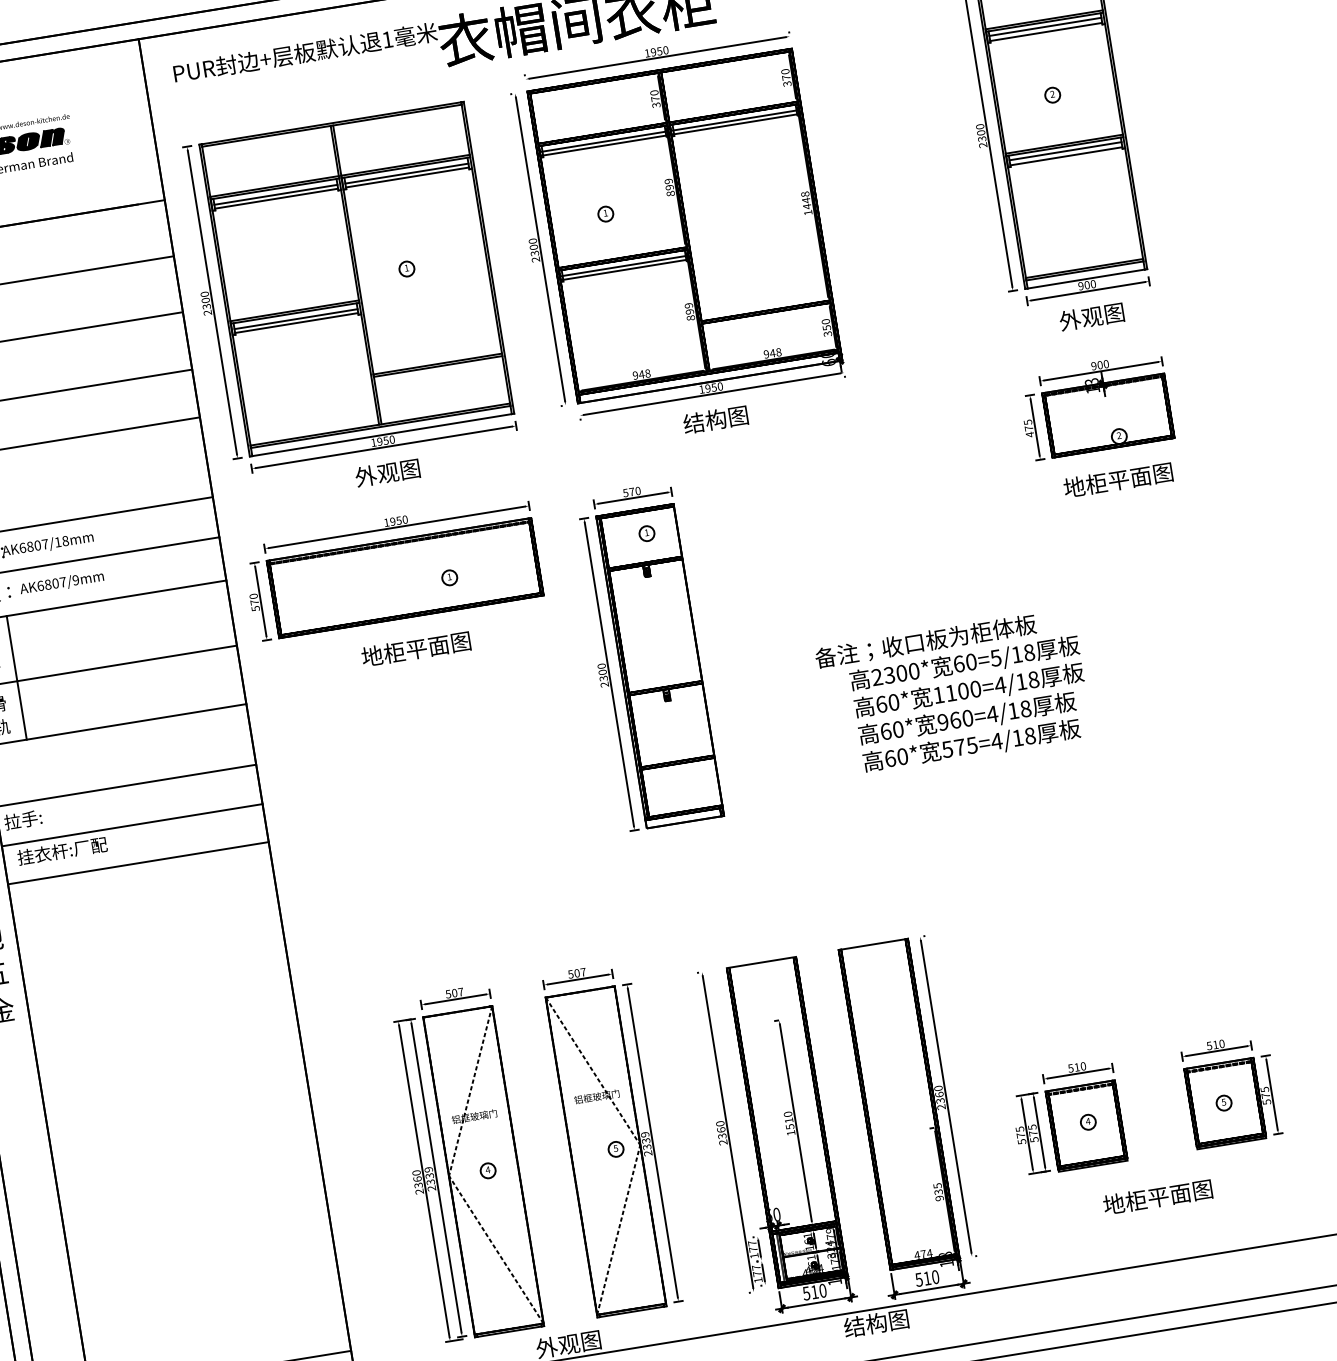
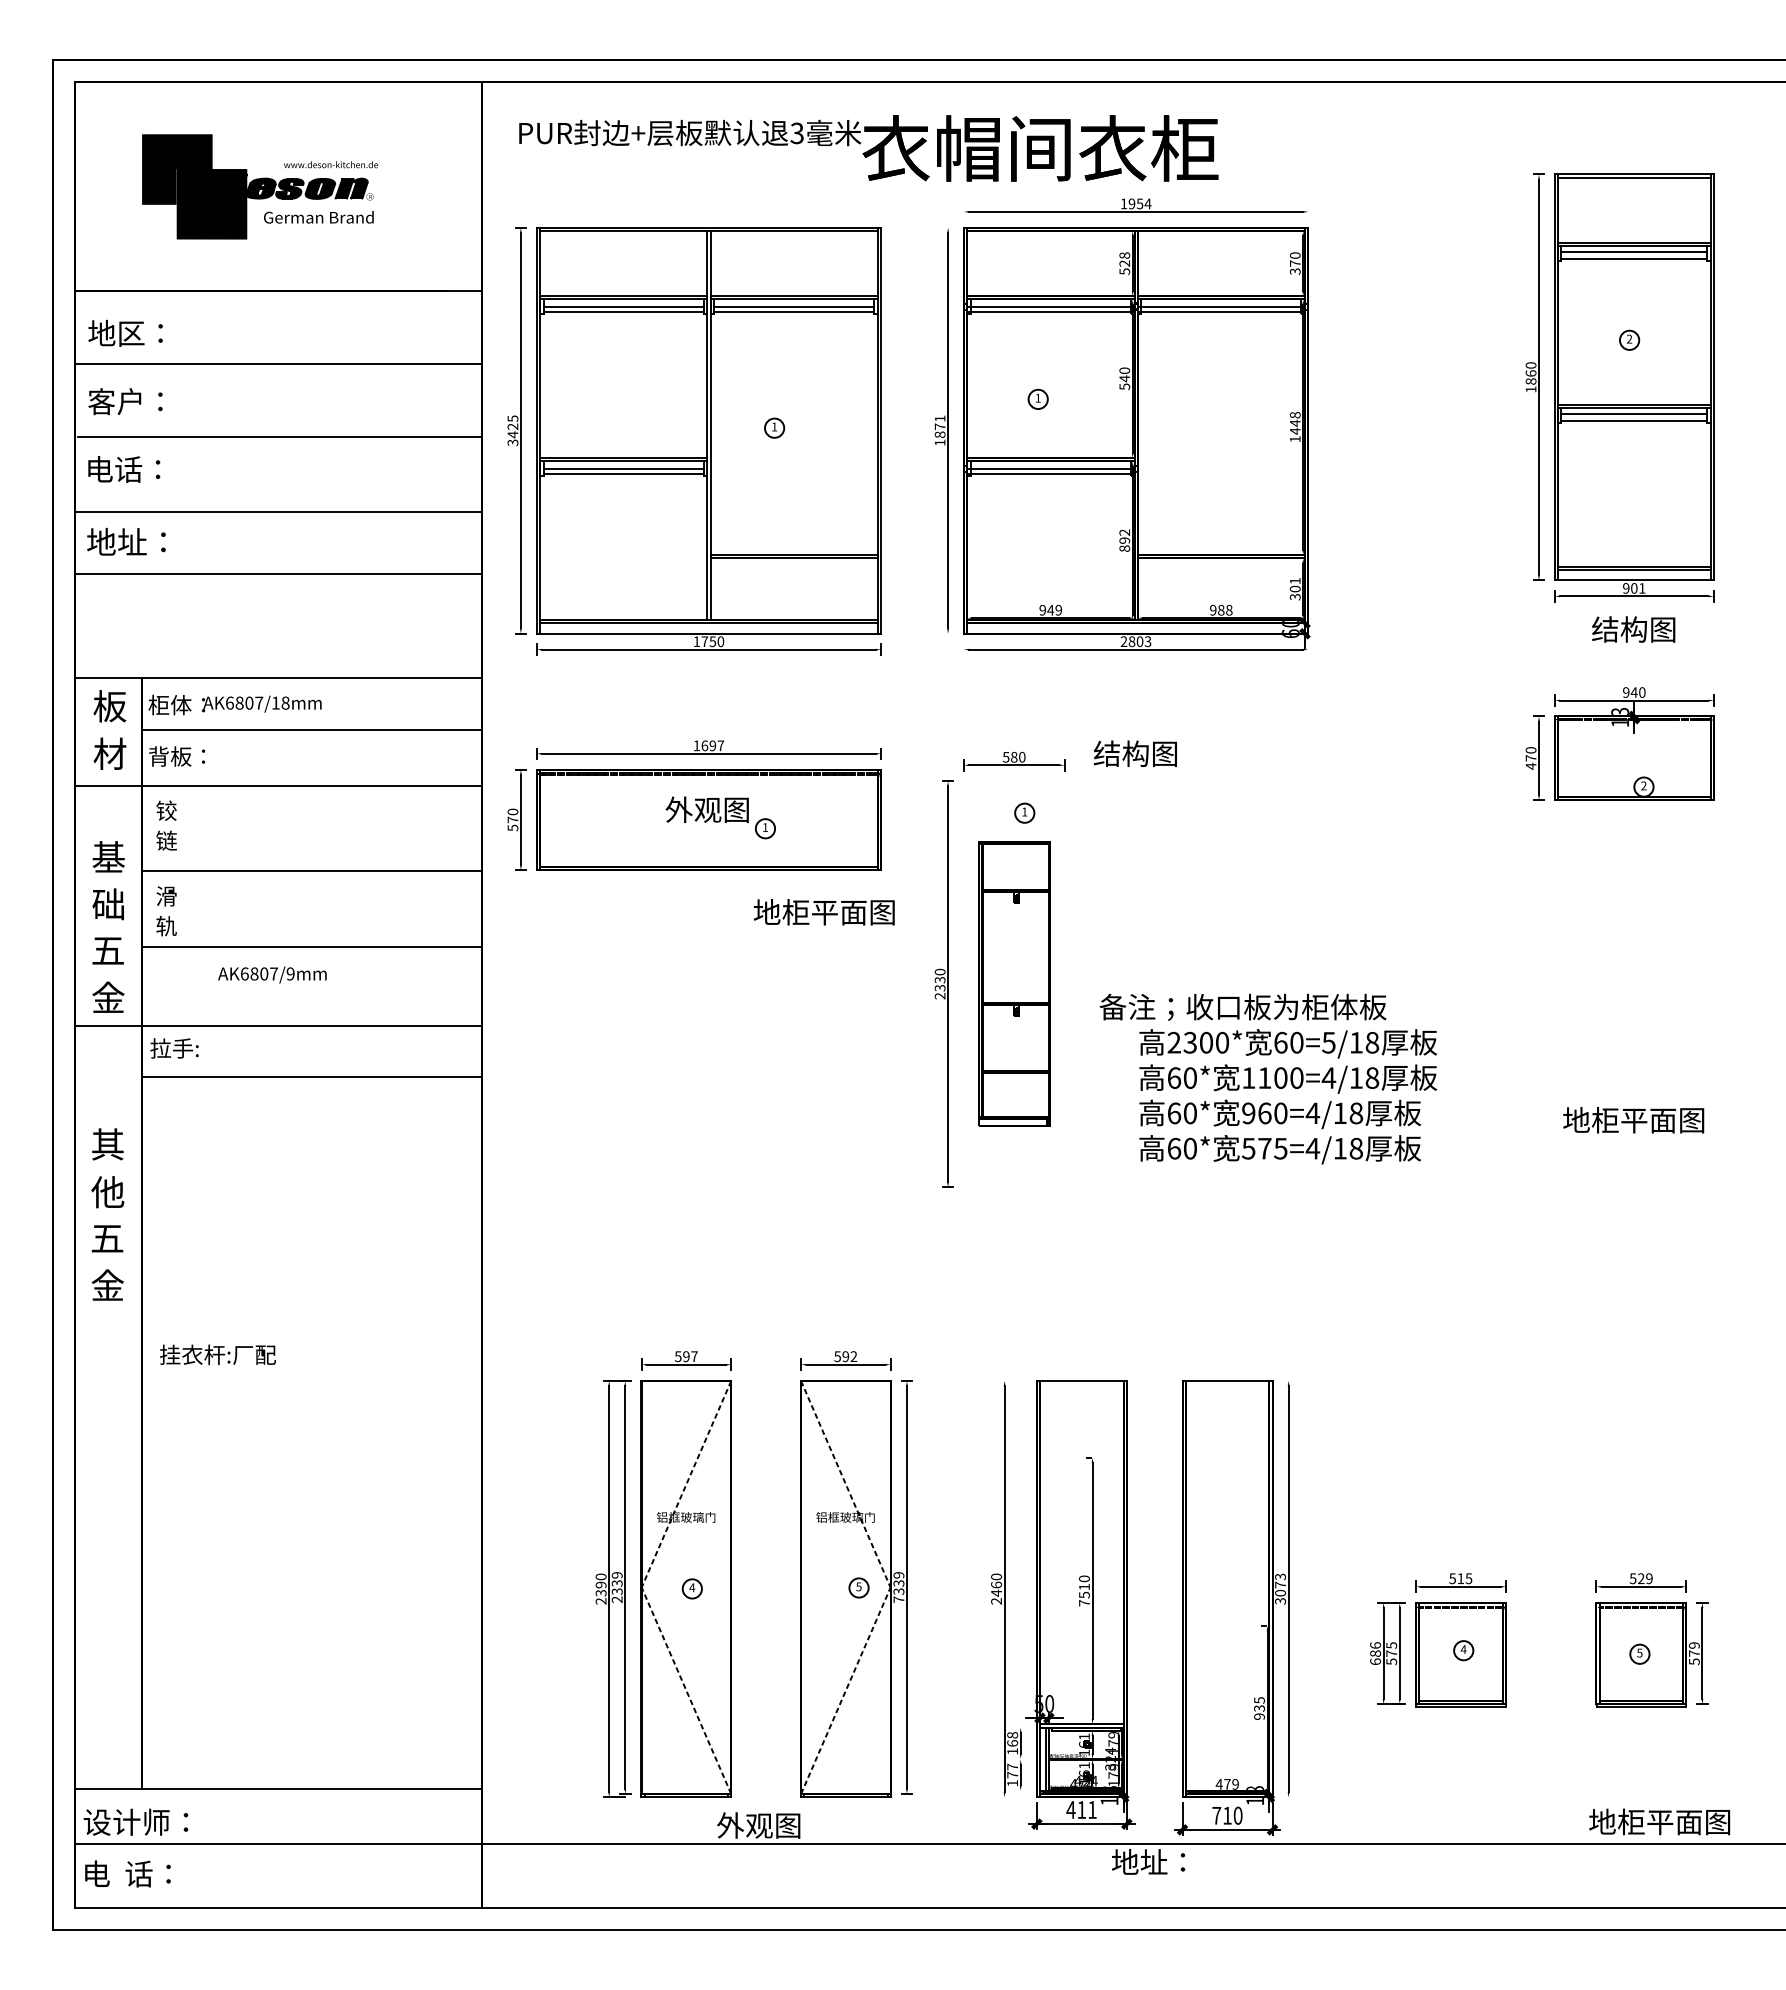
text: (387, 39) -> (796, 133), 1 -> 3
text: (665, 50) -> (1147, 203), 1950 -> 1954
text: (655, 99) -> (1124, 263), 370 -> 528
text: (981, 139) -> (1530, 381), 2300 -> 1860
text: (669, 187) -> (1124, 378), 899 -> 540
text: (533, 250) -> (939, 430), 2300 -> 1871
text: (1093, 284) -> (1642, 588), 900 -> 901
text: (205, 303) -> (512, 430), 2300 -> 3425
text: (689, 305) -> (1125, 532), 899 -> 892
text: (1080, 318) -> (1619, 629), 外观图 -> 结构图
text: (825, 324) -> (1294, 584), 350 -> 301
text: (771, 352) -> (1220, 609), 948 -> 988
text: (1099, 365) -> (1633, 692), 900 -> 940
text: (647, 373) -> (1058, 610), 948 -> 949
text: (710, 387) -> (1135, 641), 1950 -> 2803
text: (715, 419) -> (1134, 753), moved
text: (1027, 422) -> (1530, 750), 475 -> 470
text: (379, 441) -> (704, 641), 1950 -> 1750
text: (387, 472) -> (706, 809), moved
text: (1118, 480) -> (1633, 1120), moved
text: (632, 491) -> (1014, 756), 570 -> 580
text: (398, 520) -> (712, 745), 1950 -> 1697
text: (62, 582) -> (272, 974), moved
text: (416, 649) -> (824, 912), moved
part: (660, 665) -> (1014, 983), size x0.7
text: (602, 671) -> (939, 979), 2300 -> 2330
line: (16, 677) -> (195, 866), removed
text: (953, 693) -> (1268, 1078), moved
text: (62, 850) -> (217, 1354), moved
line: (138, 863) -> (311, 1126), removed
text: (579, 972) -> (849, 1356), 507 -> 592
text: (454, 993) -> (686, 1356), 507 -> 597
text: (1218, 1044) -> (1645, 1578), 510 -> 529
text: (1083, 1066) -> (1468, 1578), 510 -> 515
text: (1264, 1089) -> (1693, 1645), 575 -> 579
text: (939, 1097) -> (1280, 1588), 2360 -> 3073
text: (791, 1133) -> (1084, 1603), 1510 -> 7510
text: (722, 1135) -> (996, 1592), 2360 -> 2460
text: (1020, 1135) -> (1375, 1653), 575 -> 686
text: (647, 1153) -> (898, 1599), 2339 -> 7339
text: (417, 1178) -> (600, 1584), 2360 -> 2390
text: (1157, 1196) -> (1659, 1821), moved
text: (752, 1245) -> (1012, 1738), 177 -> 168
text: (929, 1252) -> (1235, 1783), 474 -> 479
text: (918, 1279) -> (1216, 1815), 510 -> 710
text: (814, 1291) -> (1081, 1809), 510 -> 411
text: (875, 1323) -> (1152, 1862), 结构图 -> 地址：

